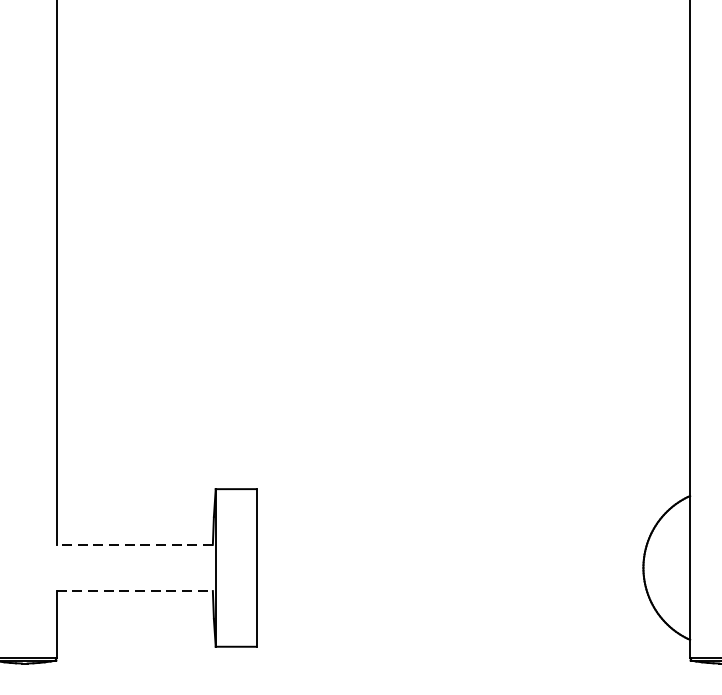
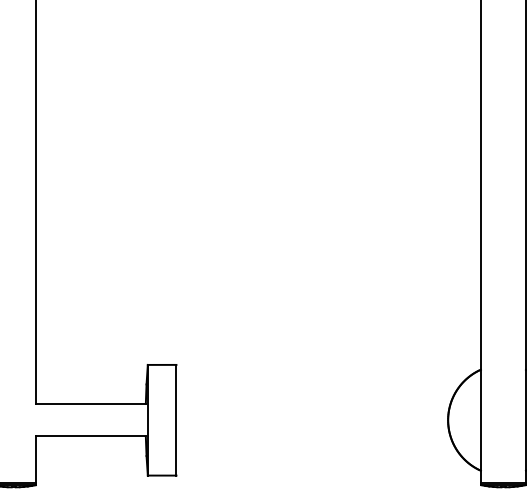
line: (135, 545) -> (91, 404), dashed -> solid
line: (135, 591) -> (91, 436), dashed -> solid

